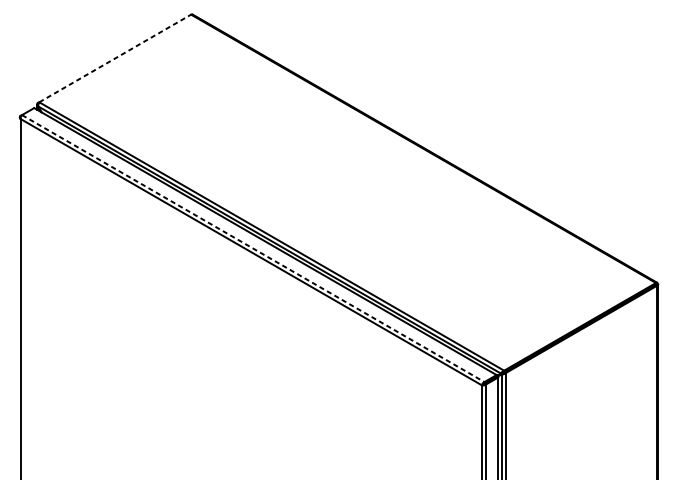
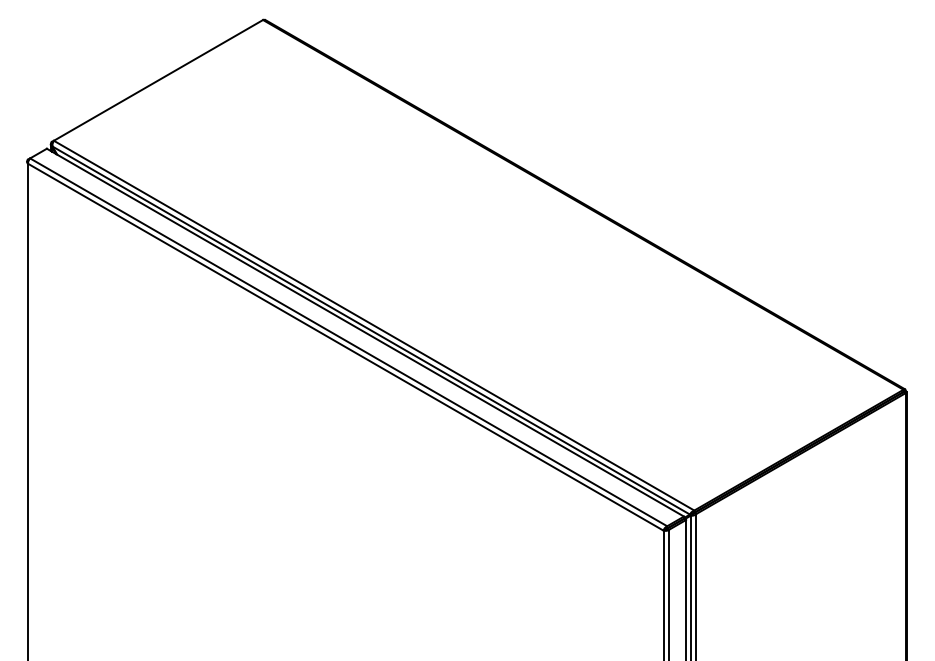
line: (115, 58) -> (158, 80), dashed -> solid
line: (253, 248) -> (348, 342), dashed -> solid

